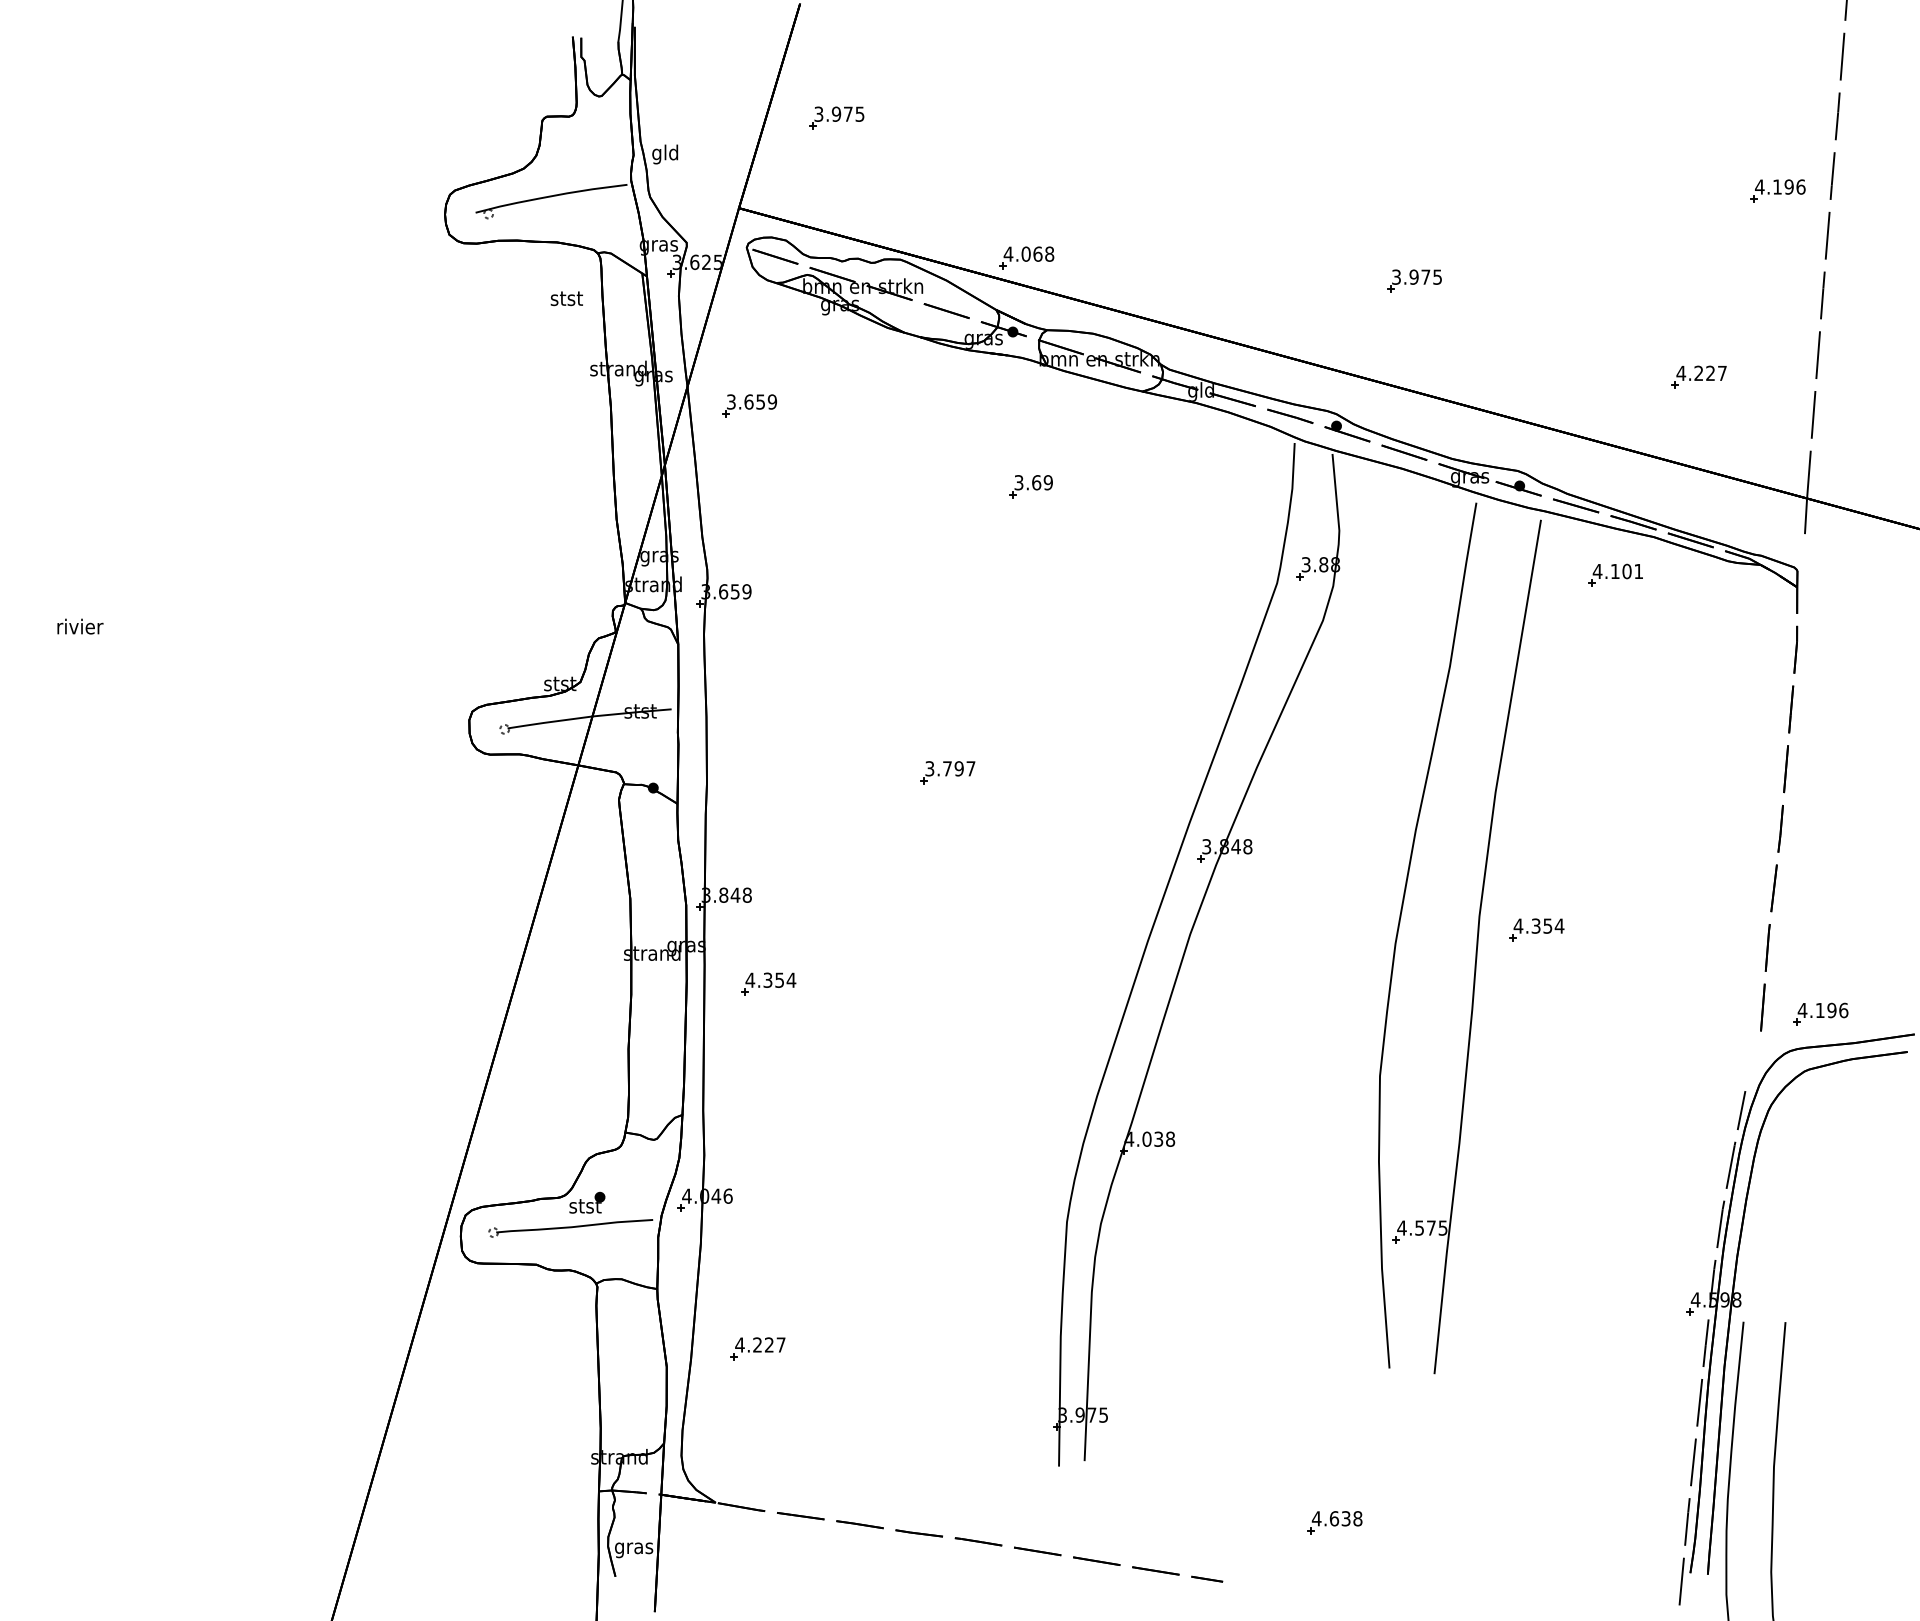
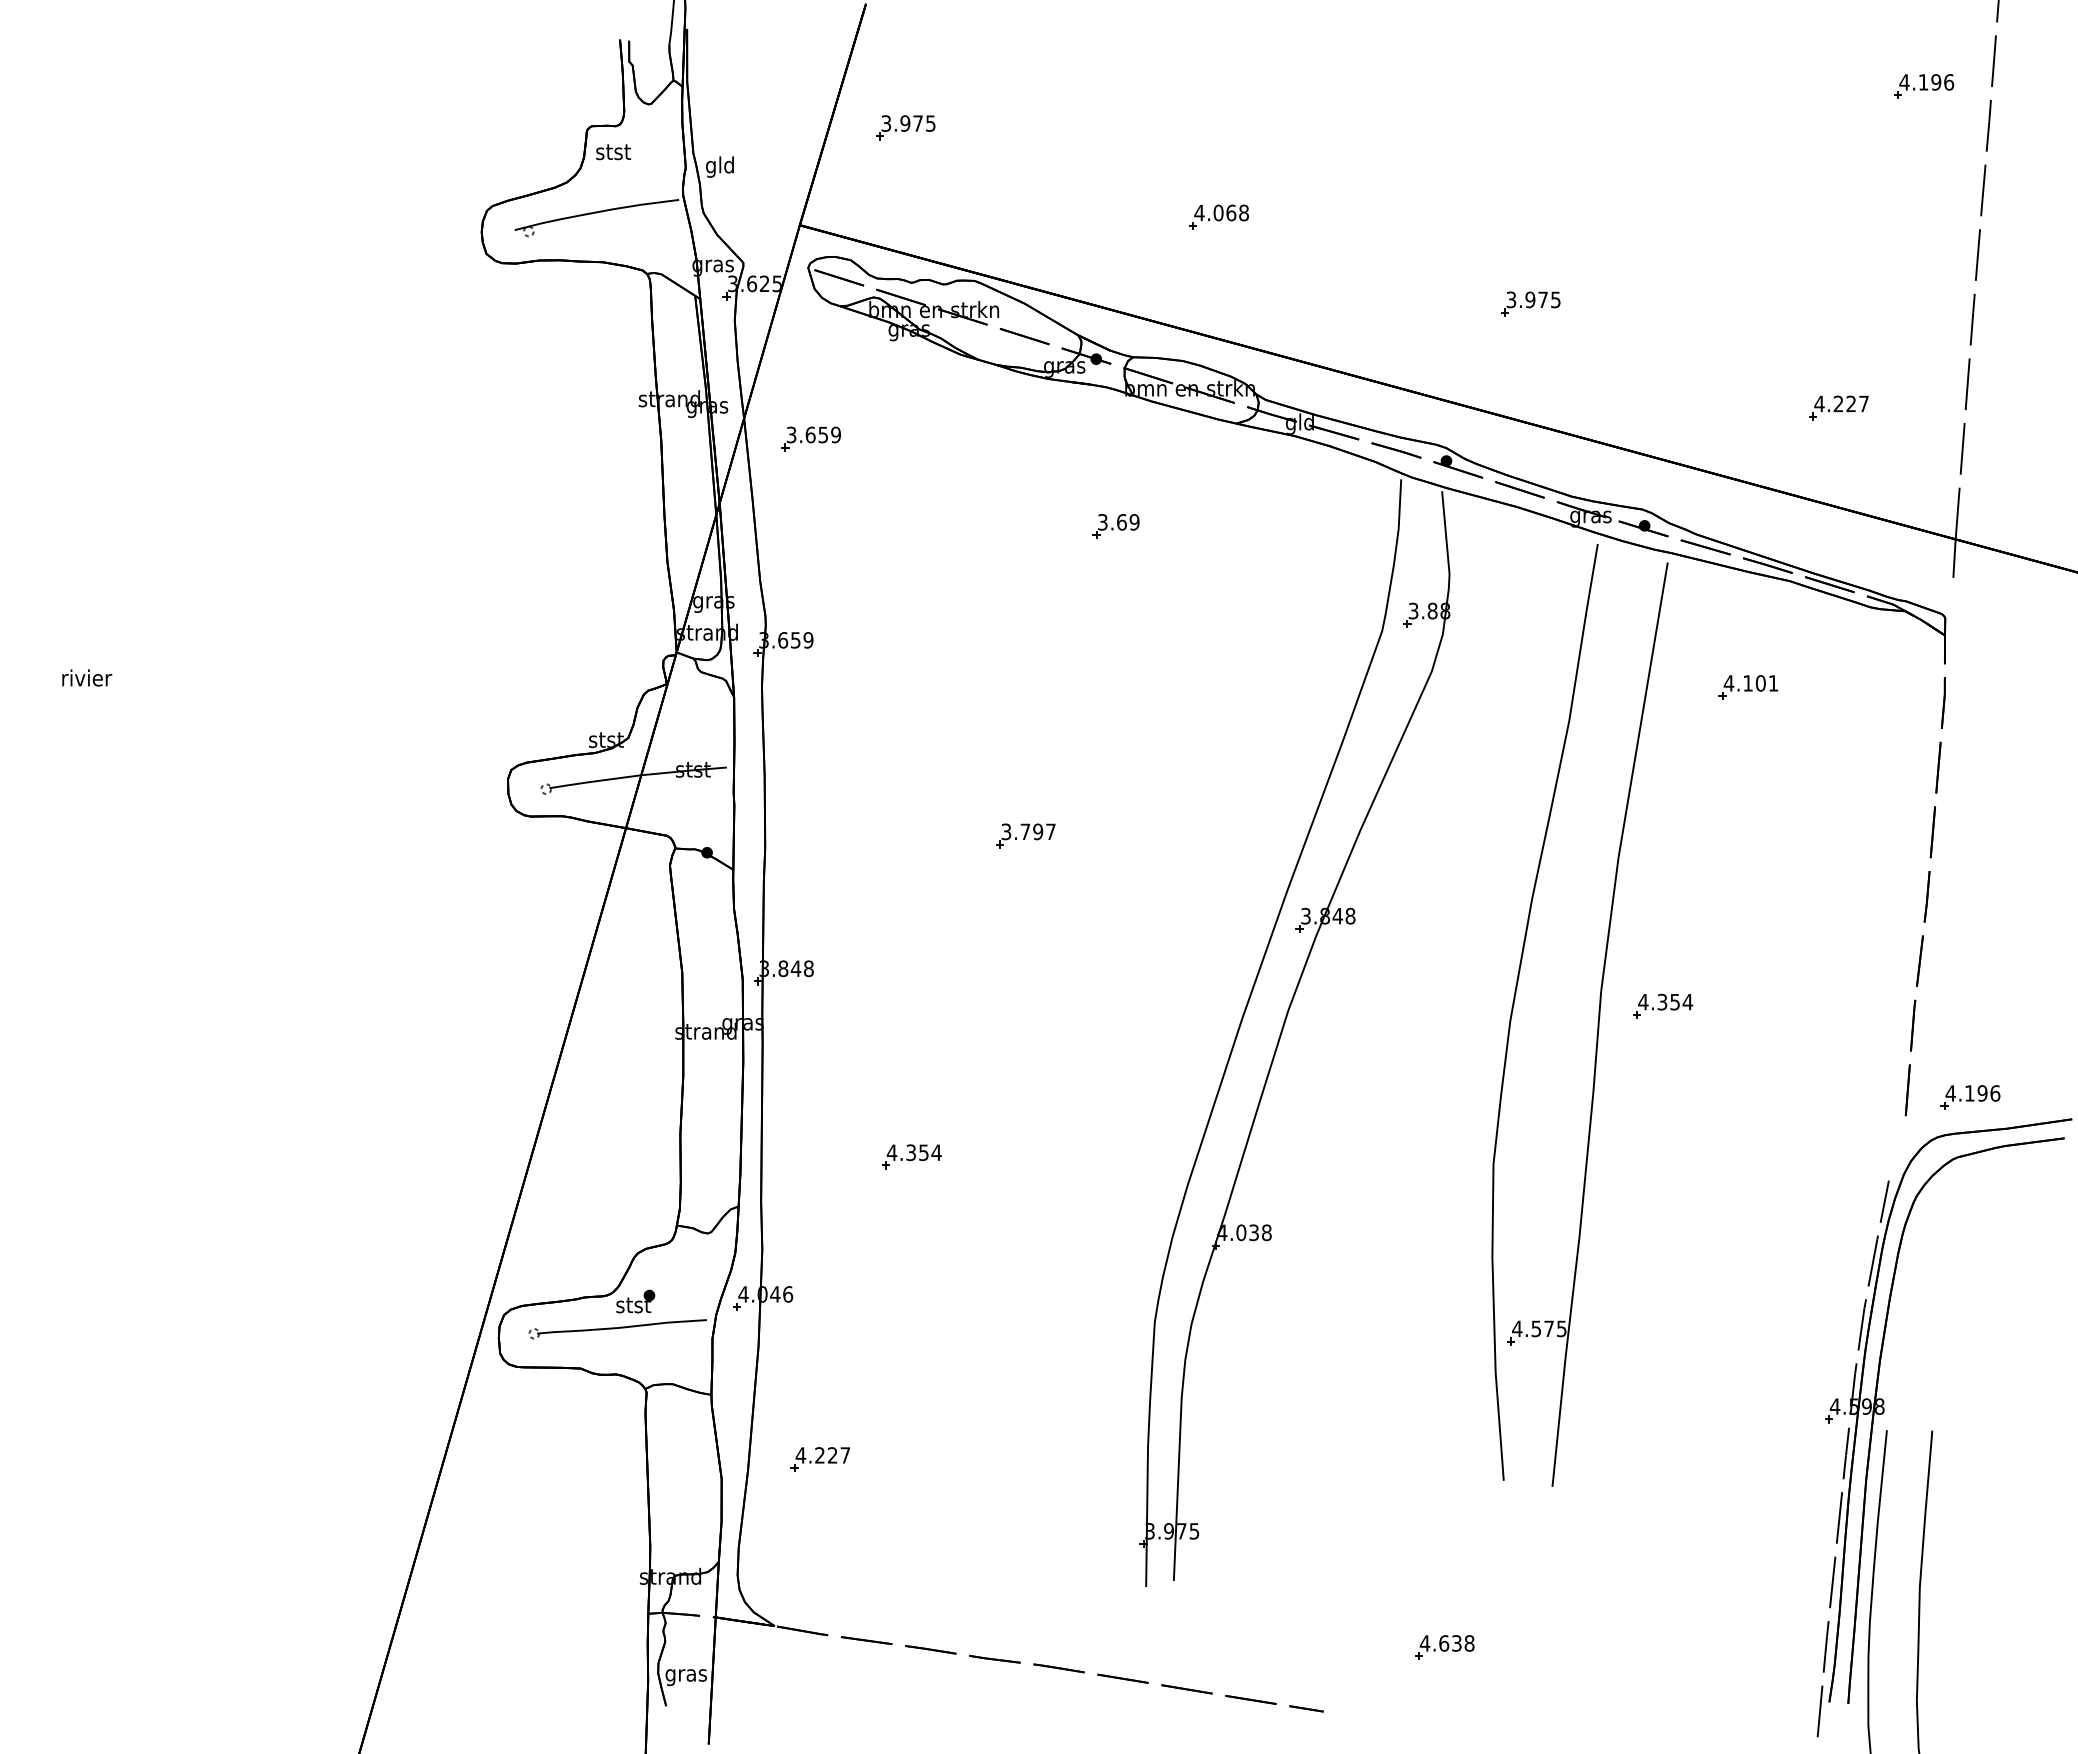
part: (1778, 190) -> (1924, 86), moved
part: (1026, 257) -> (1218, 216), moved
text: (566, 299) -> (613, 152), moved
part: (1615, 575) -> (1748, 687), moved
part: (768, 983) -> (911, 1156), moved

